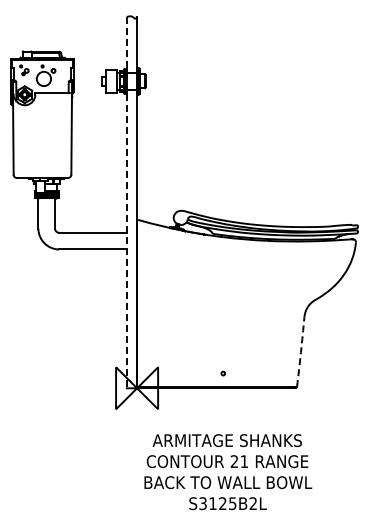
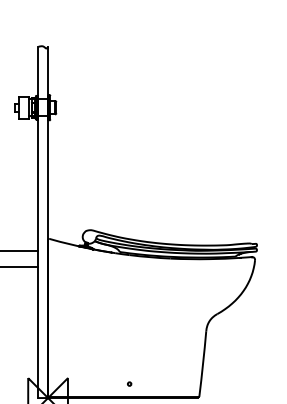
line: (126, 202) -> (38, 222), dashed -> solid
arc: (300, 352) -> (202, 364), dashed -> solid

